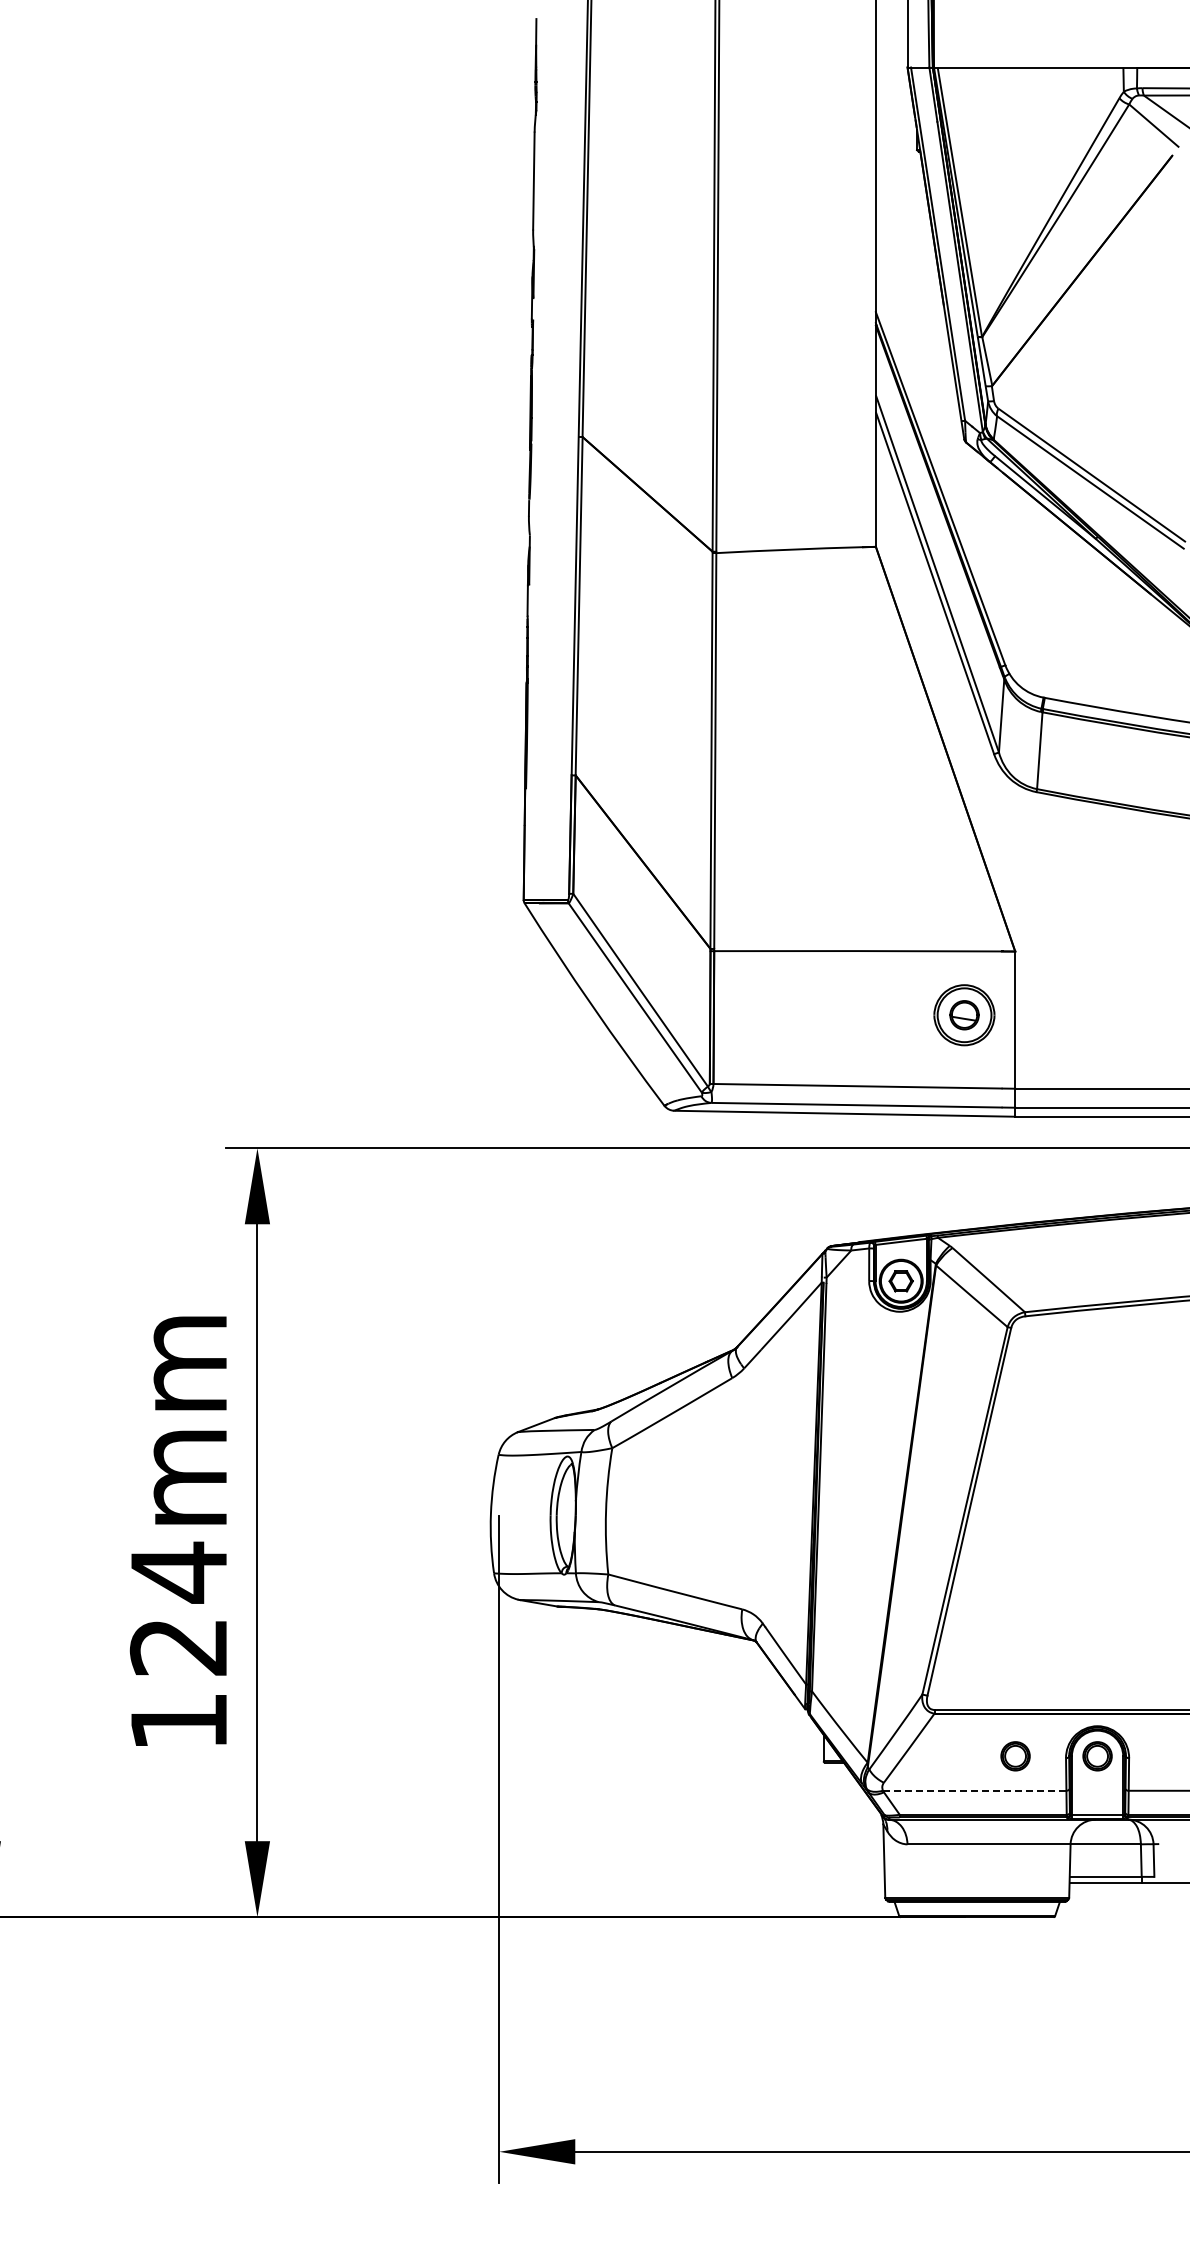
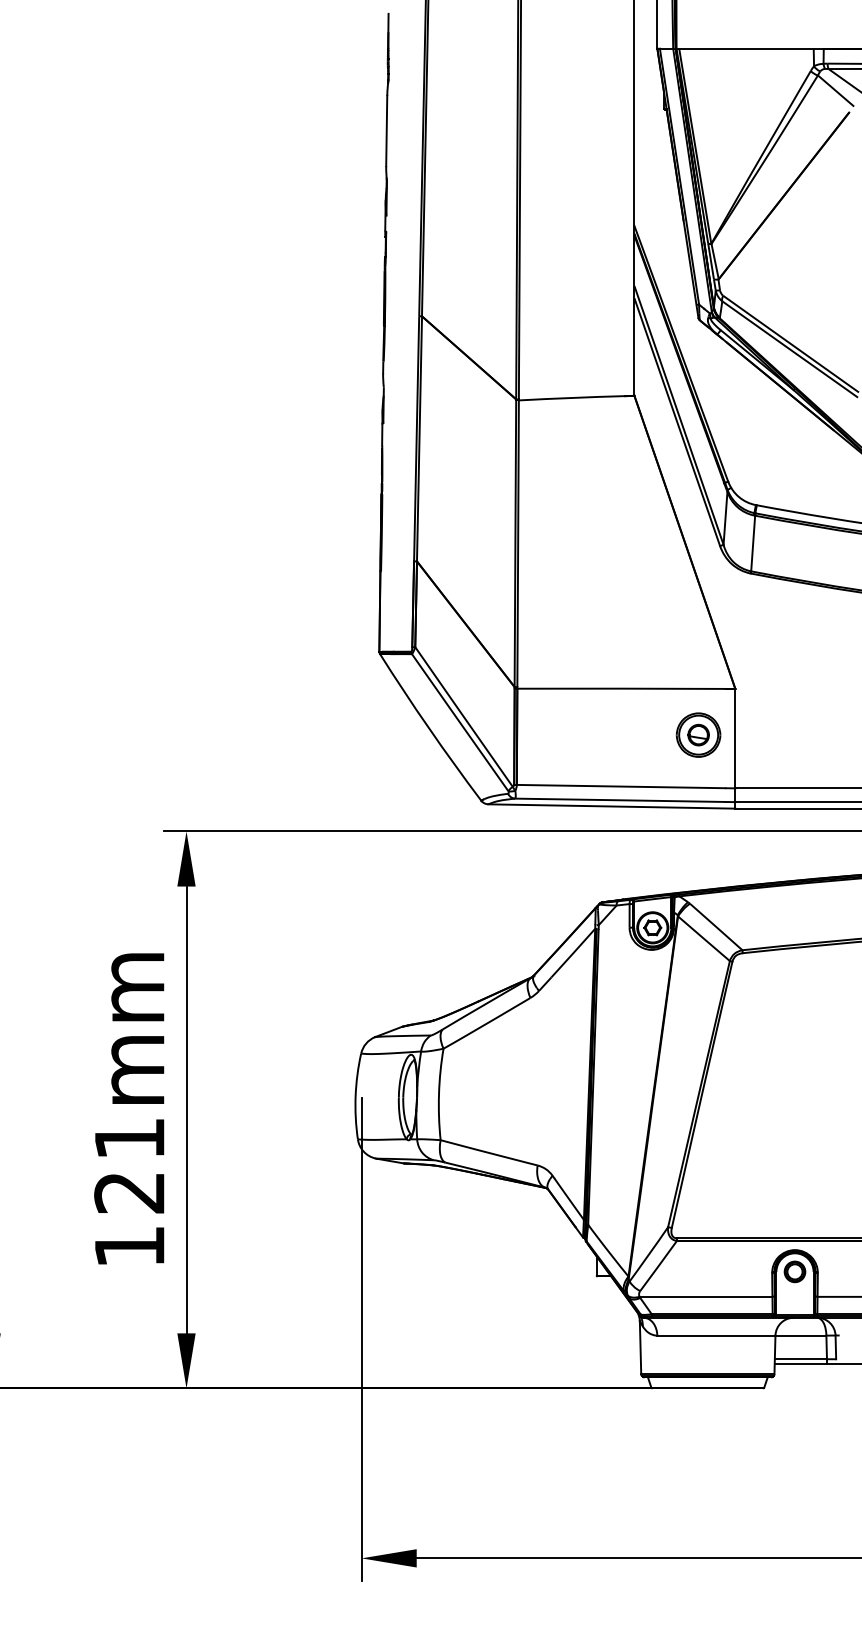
text: (178, 1572) -> (129, 1138), 124mm -> 121mm
part: (1015, 1756) -> (735, 1272), removed
line: (974, 1790) -> (705, 1296), dashed -> solid

